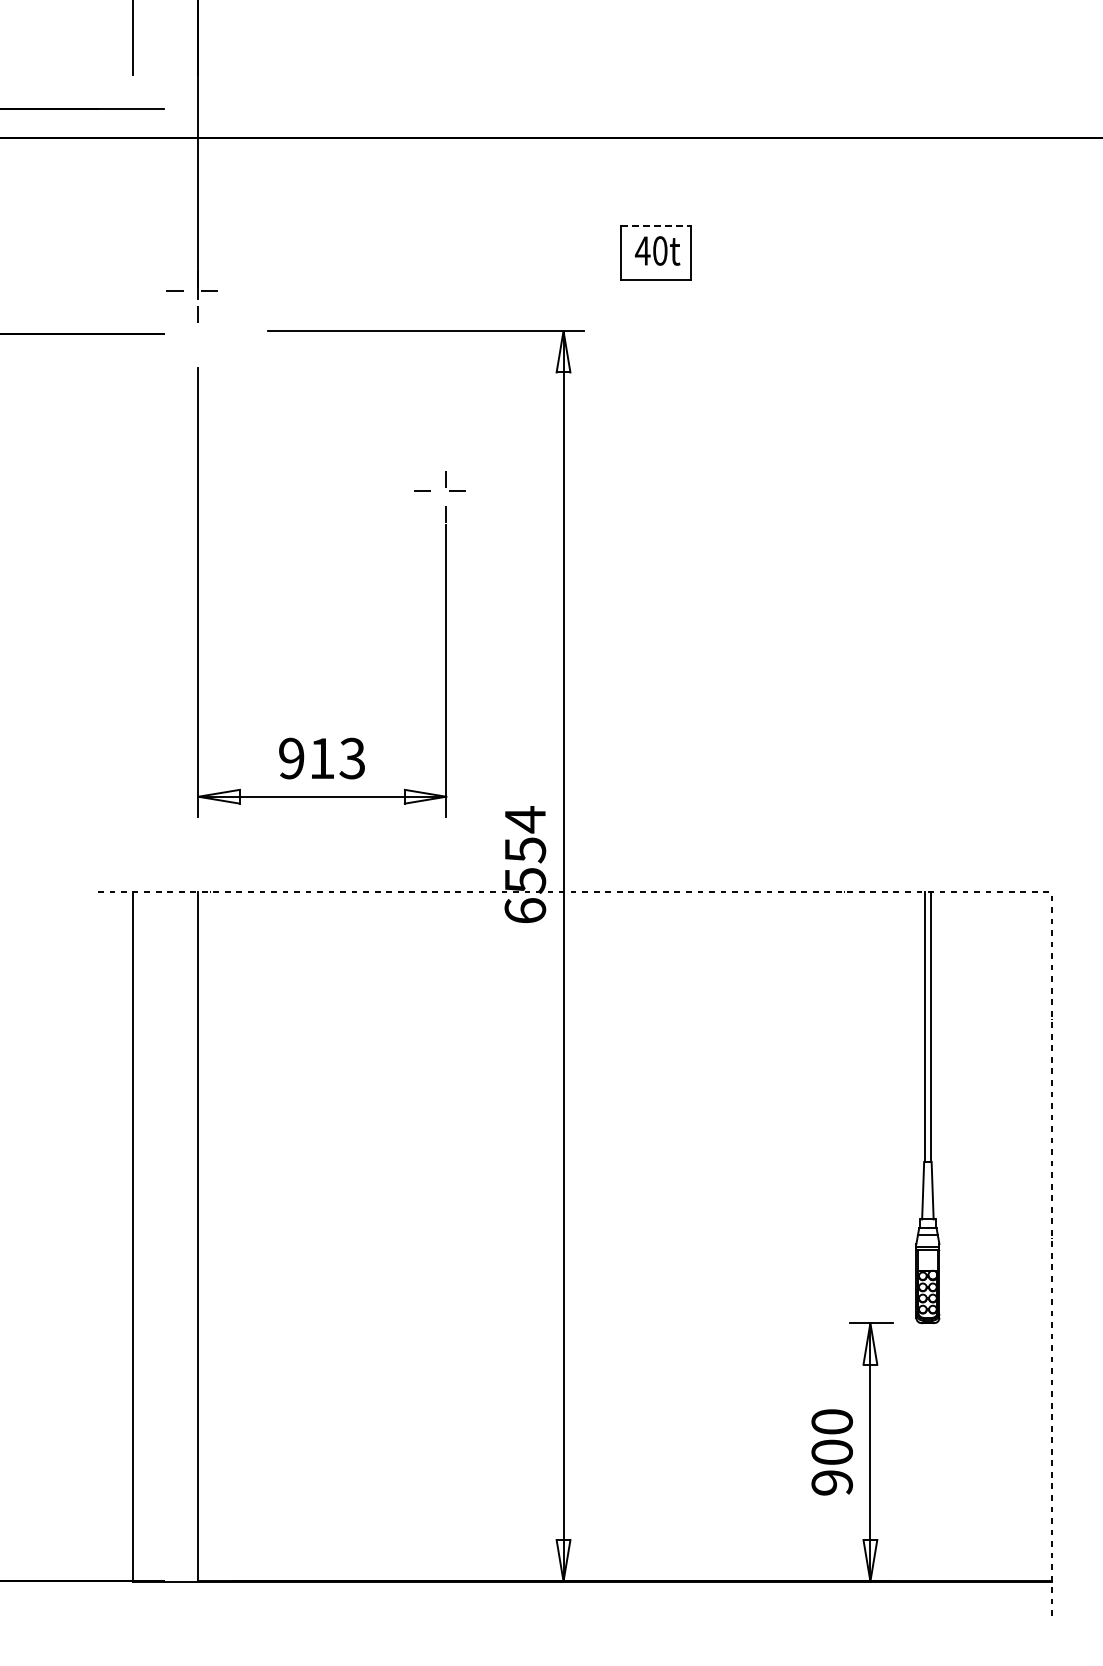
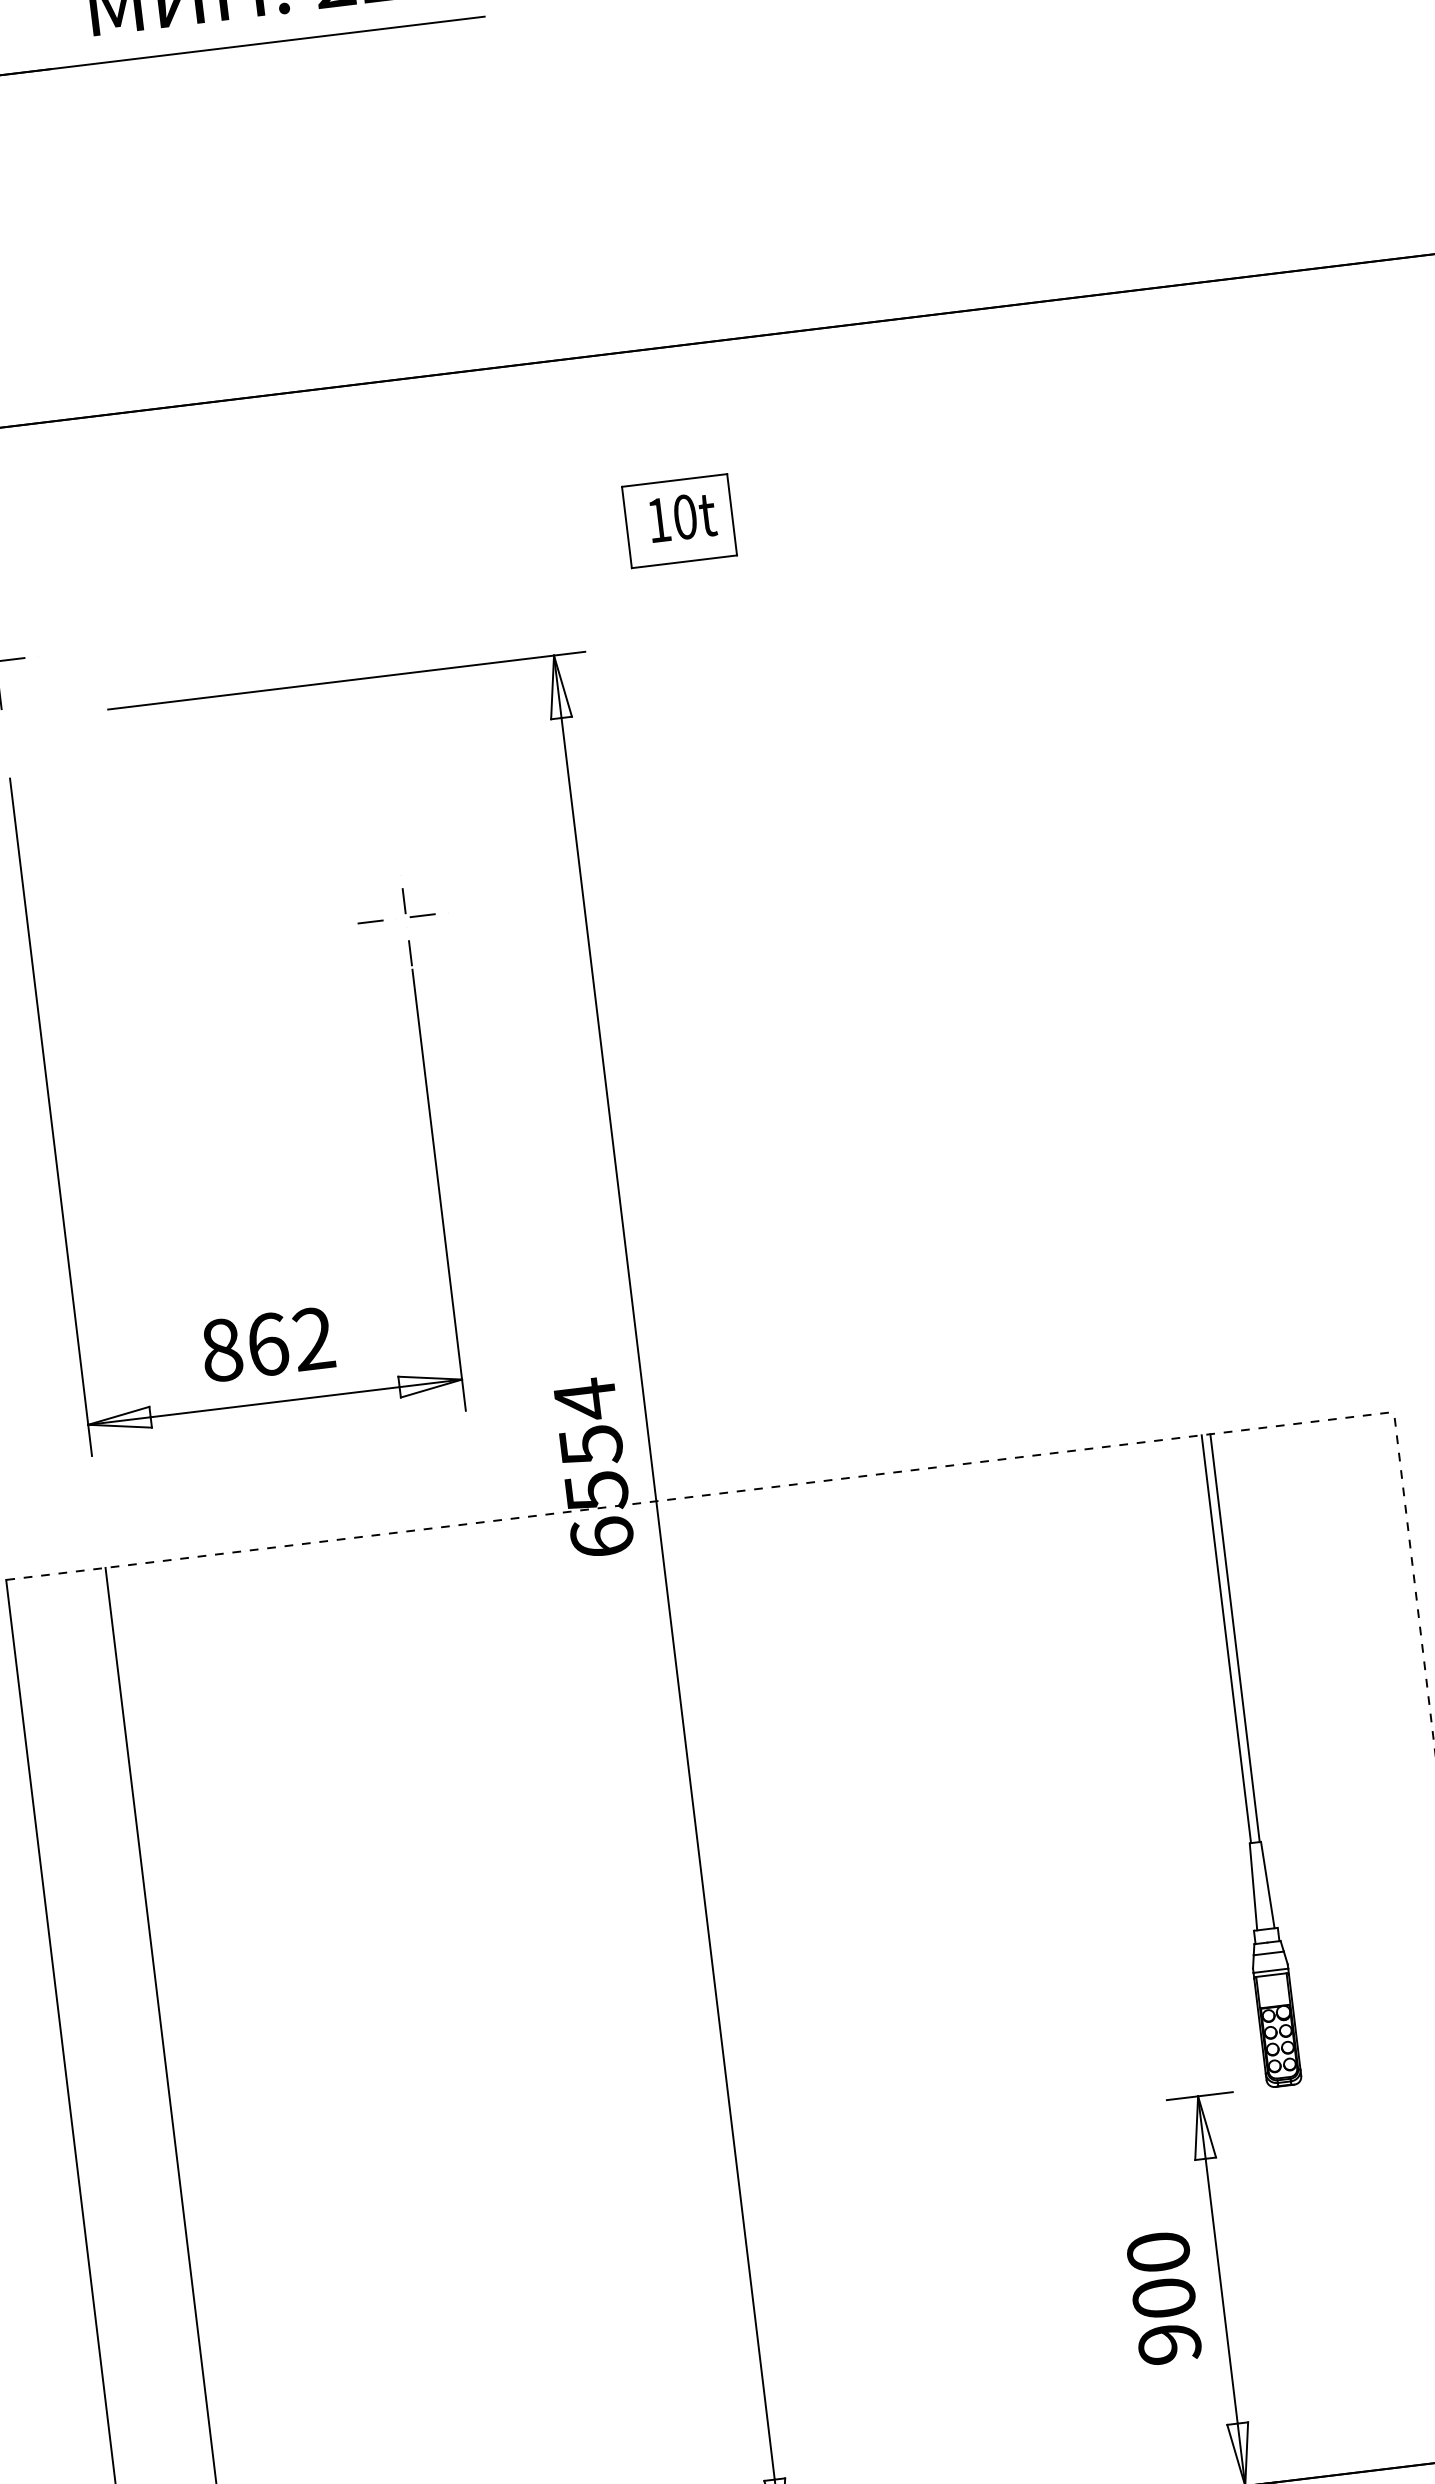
line: (656, 226) -> (675, 480), dashed -> solid
text: (642, 250) -> (658, 519), 40t -> 10t
text: (322, 758) -> (268, 1344), 913 -> 862

